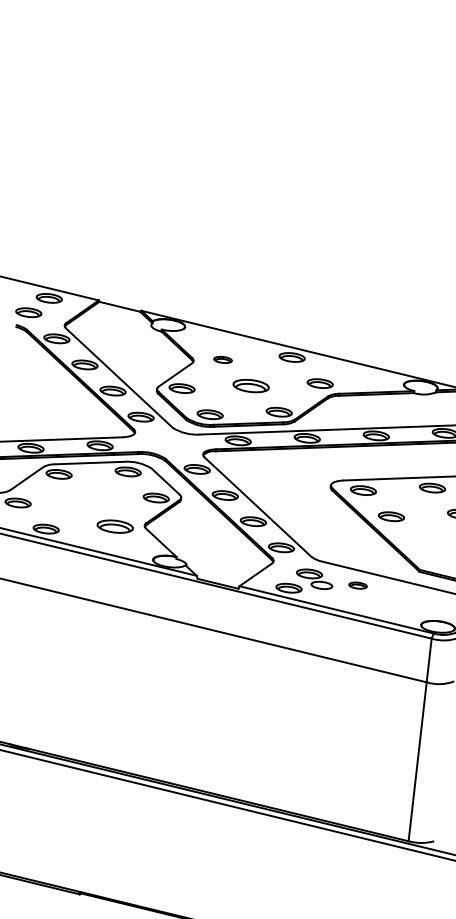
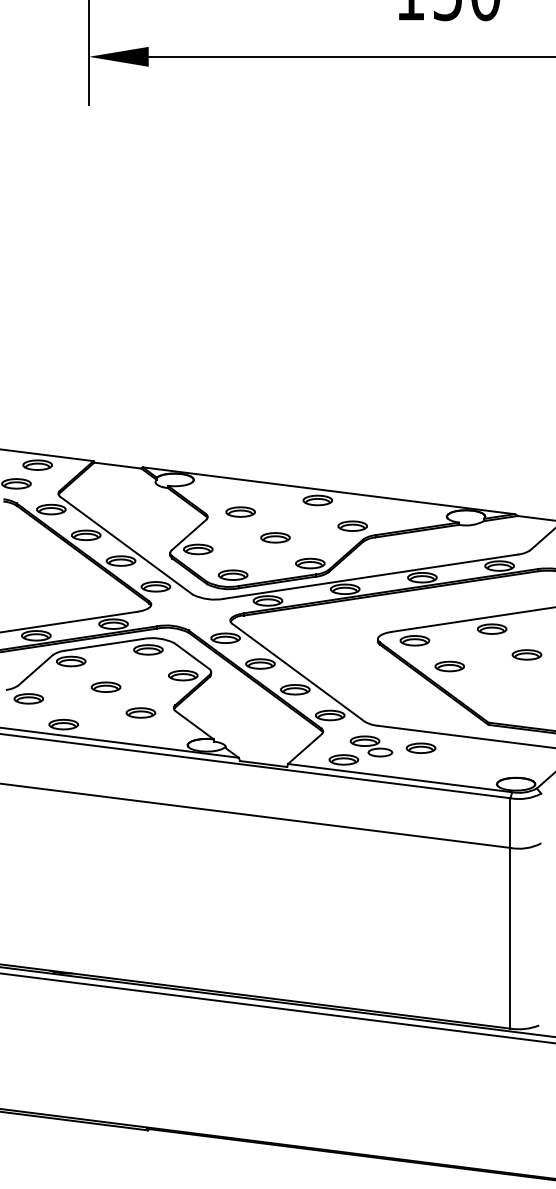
part: (223, 359) -> (240, 511), size x1.43
part: (251, 385) -> (275, 537), size x0.71
part: (86, 499) -> (105, 686), added
part: (114, 526) -> (140, 712), size x0.71
part: (357, 584) -> (420, 747), size x1.43

